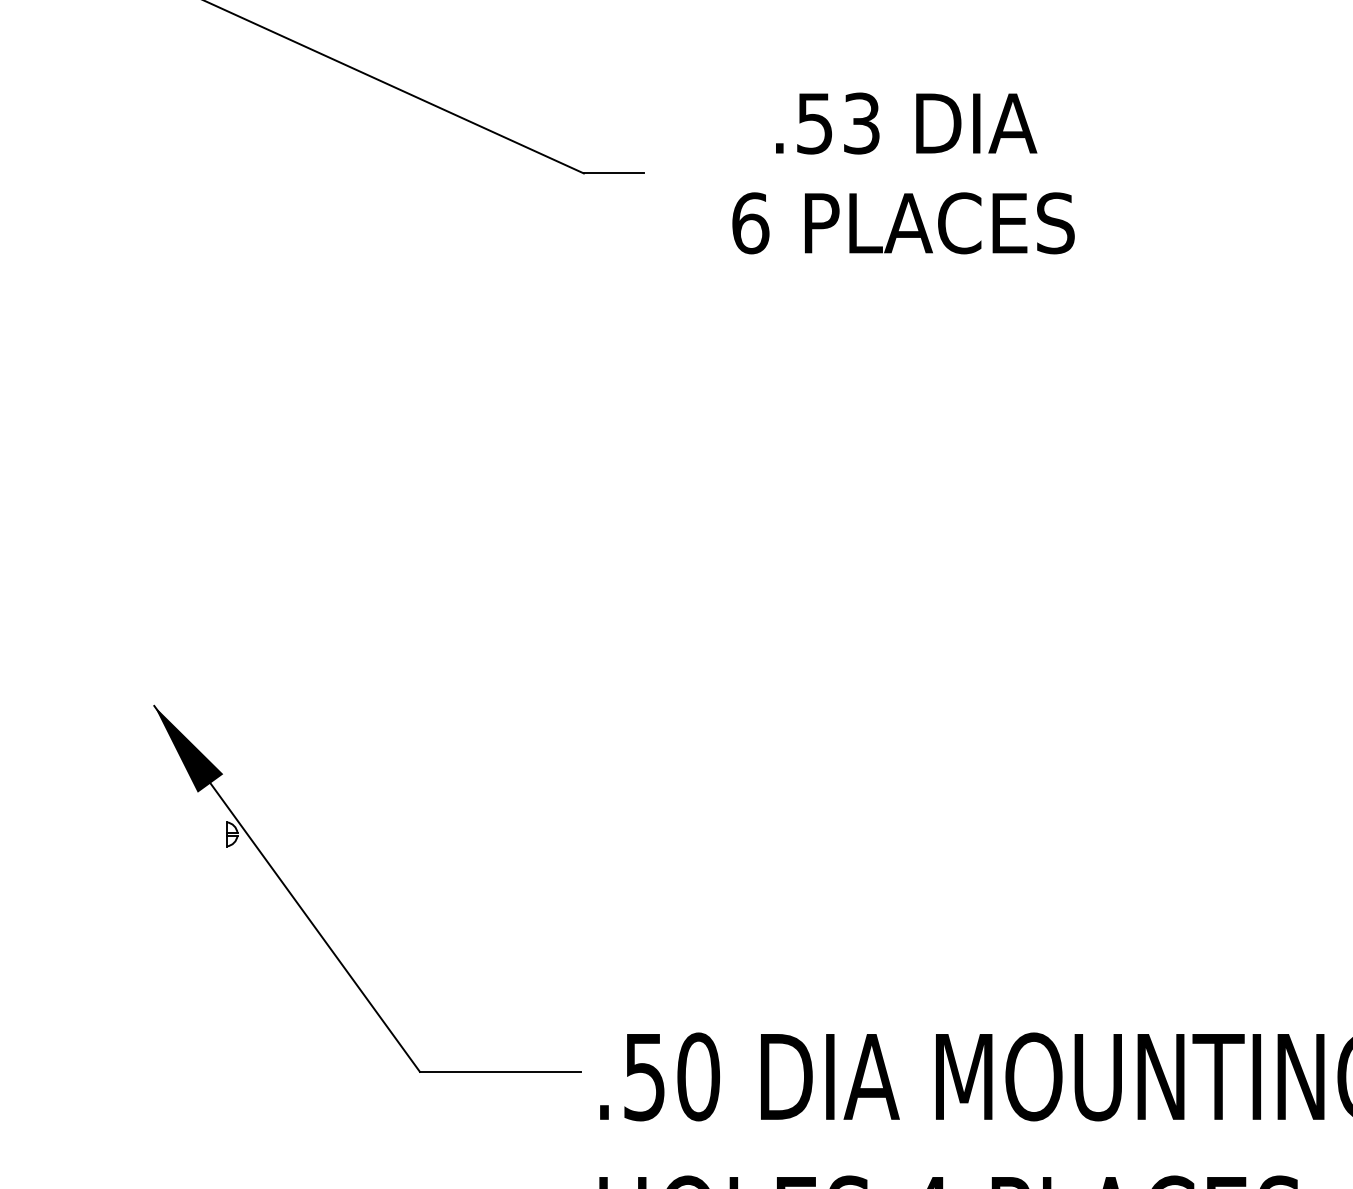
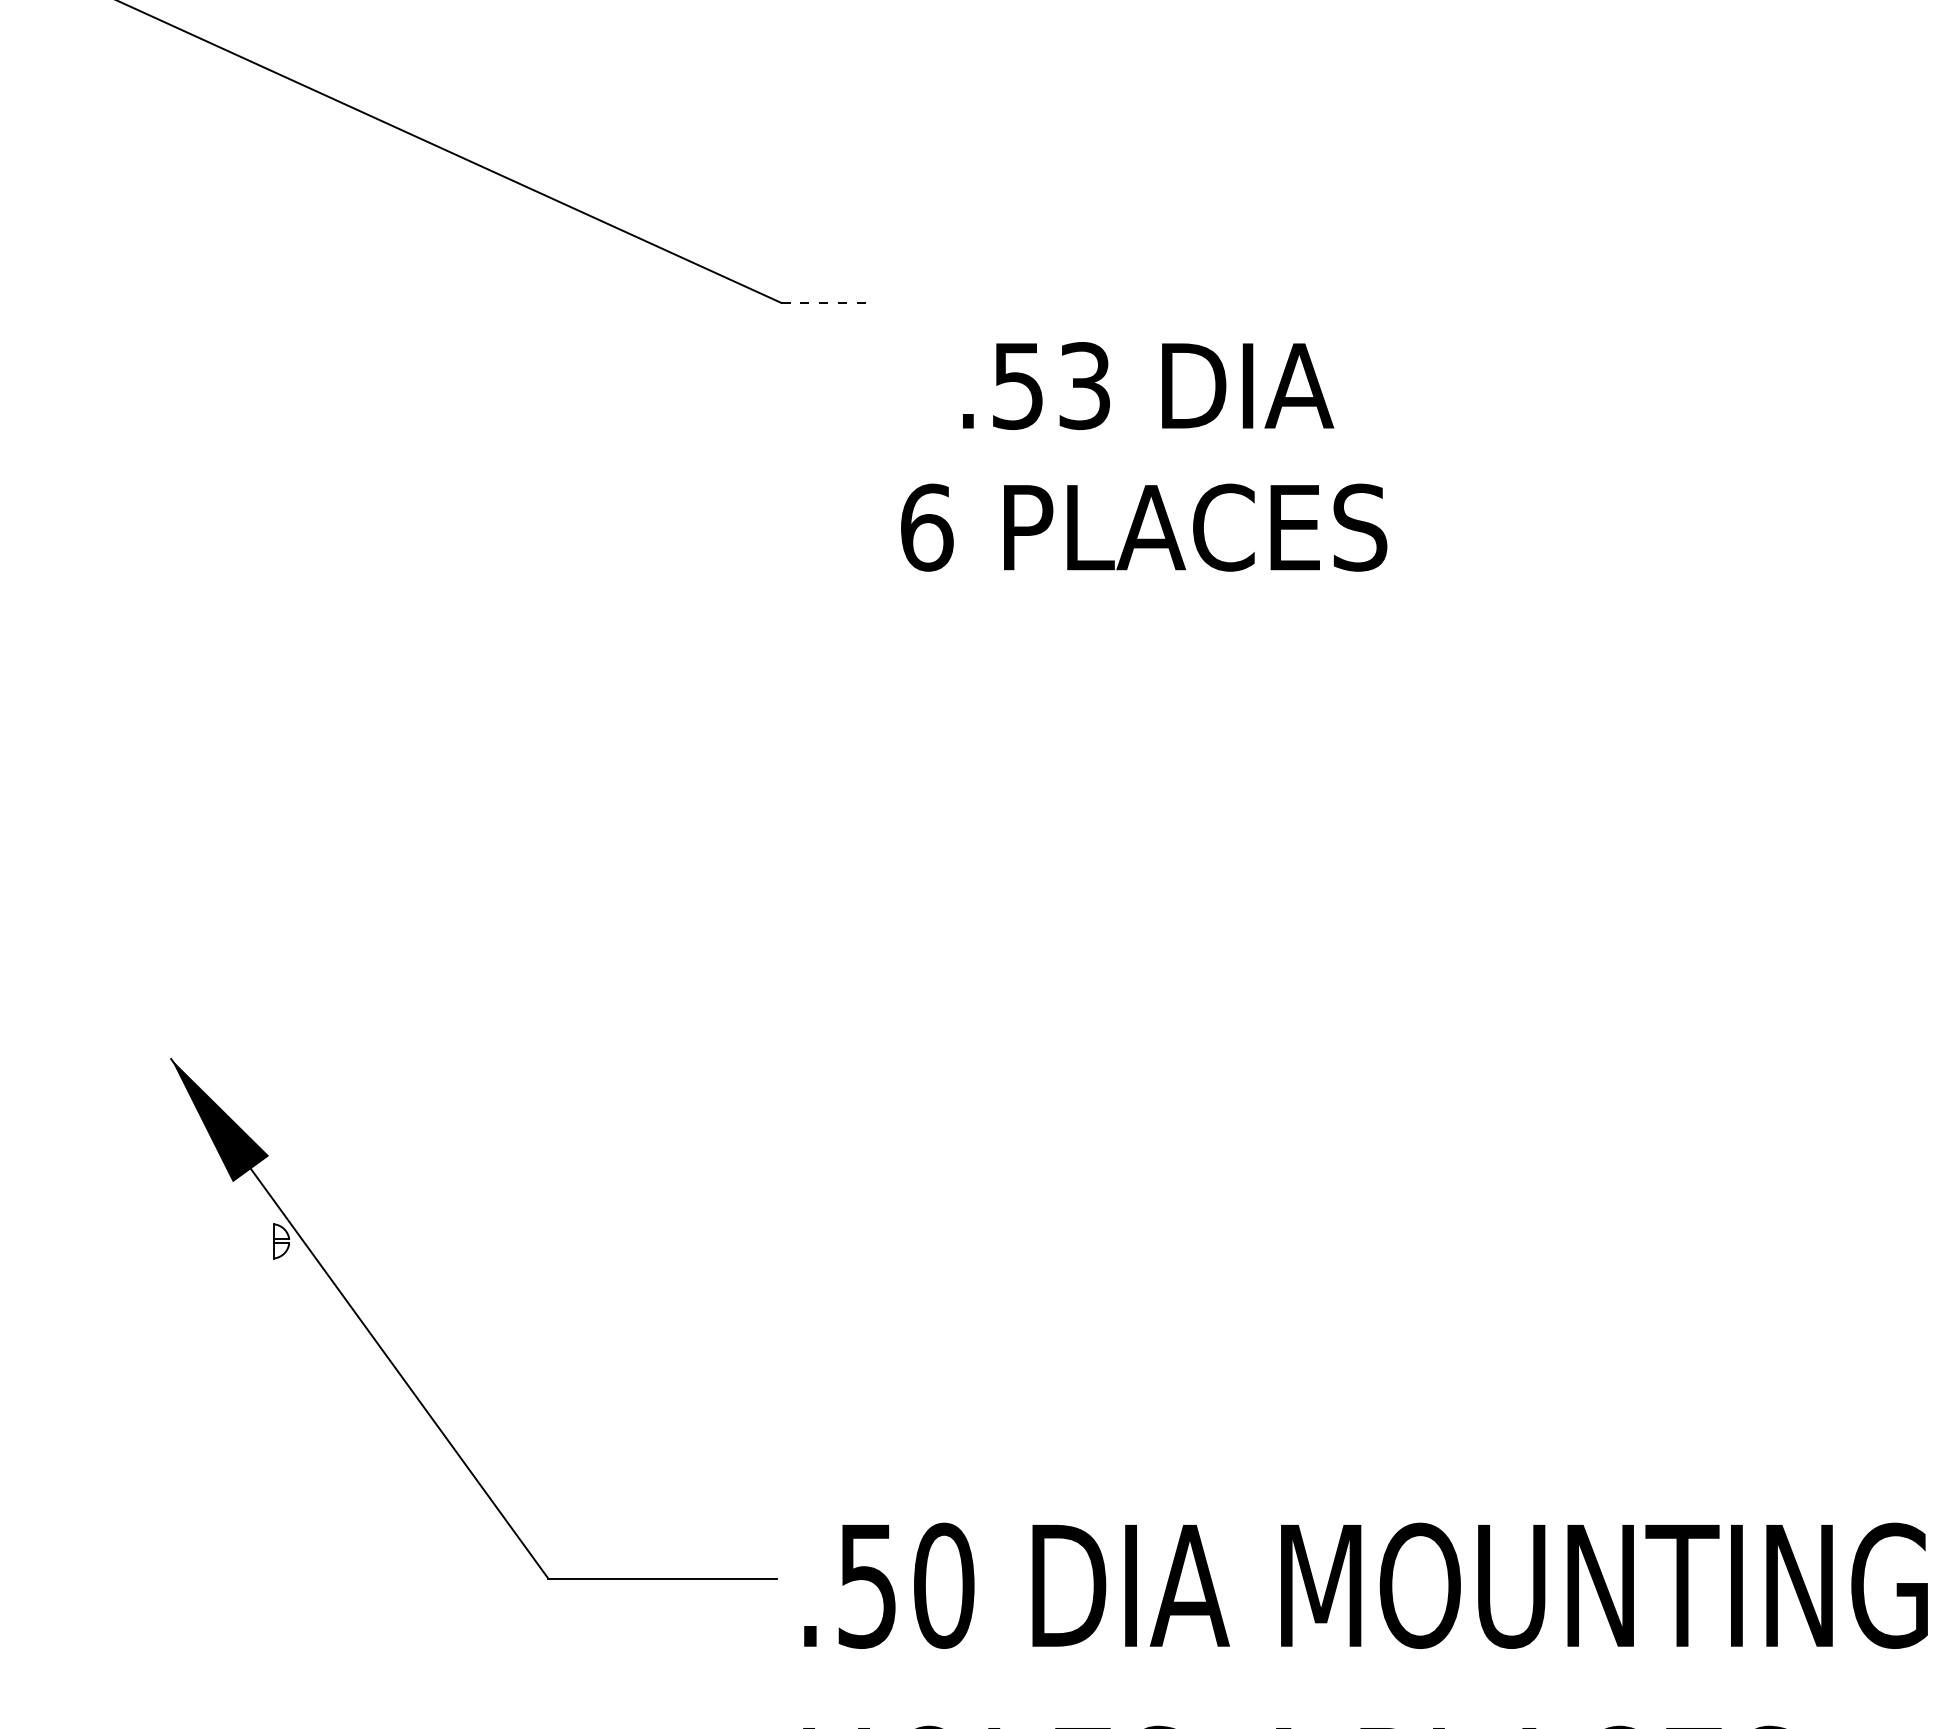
line: (613, 173) -> (823, 302), solid -> dashed
text: (903, 173) -> (1144, 456), moved

